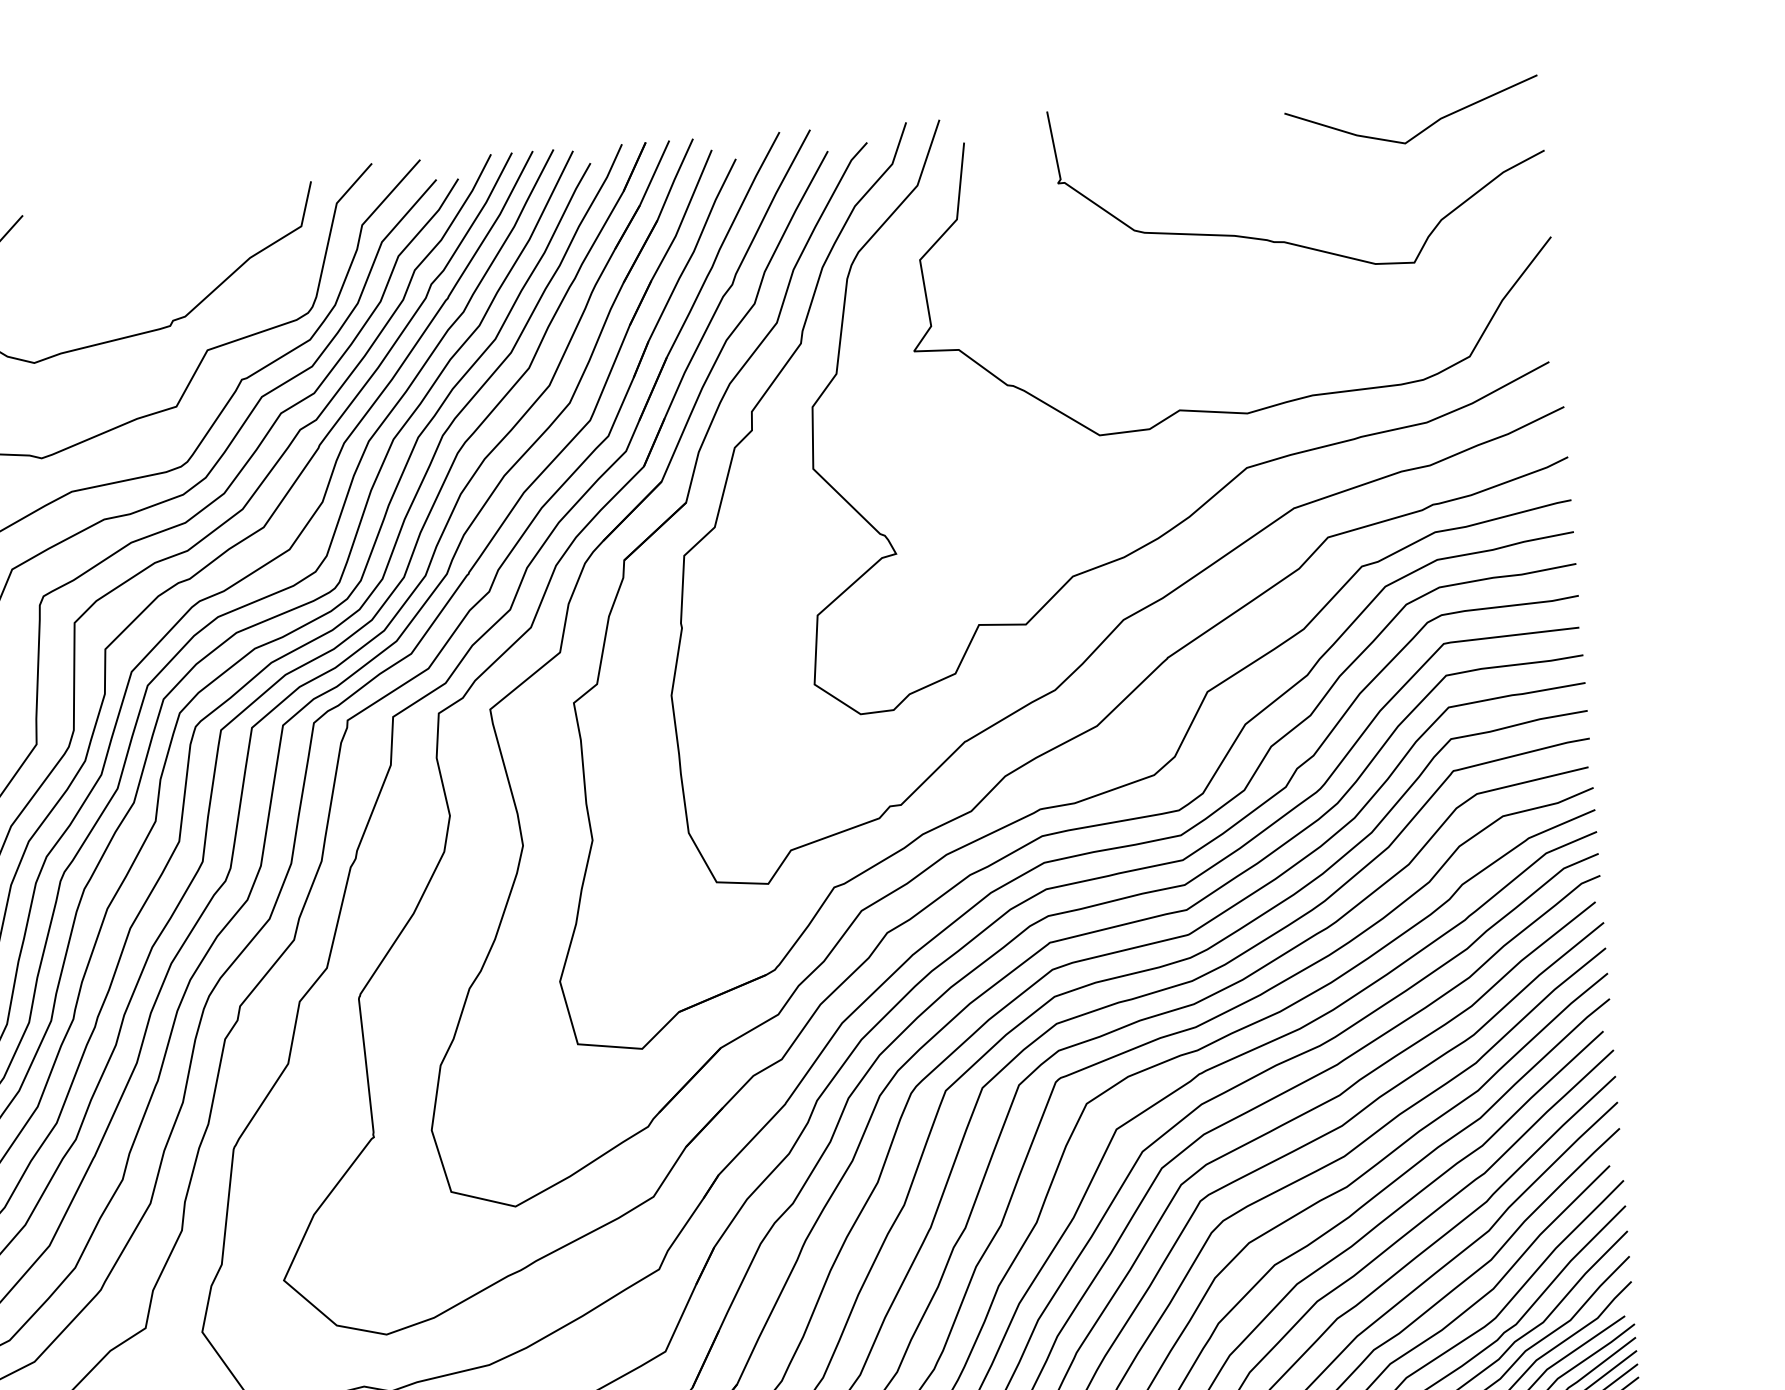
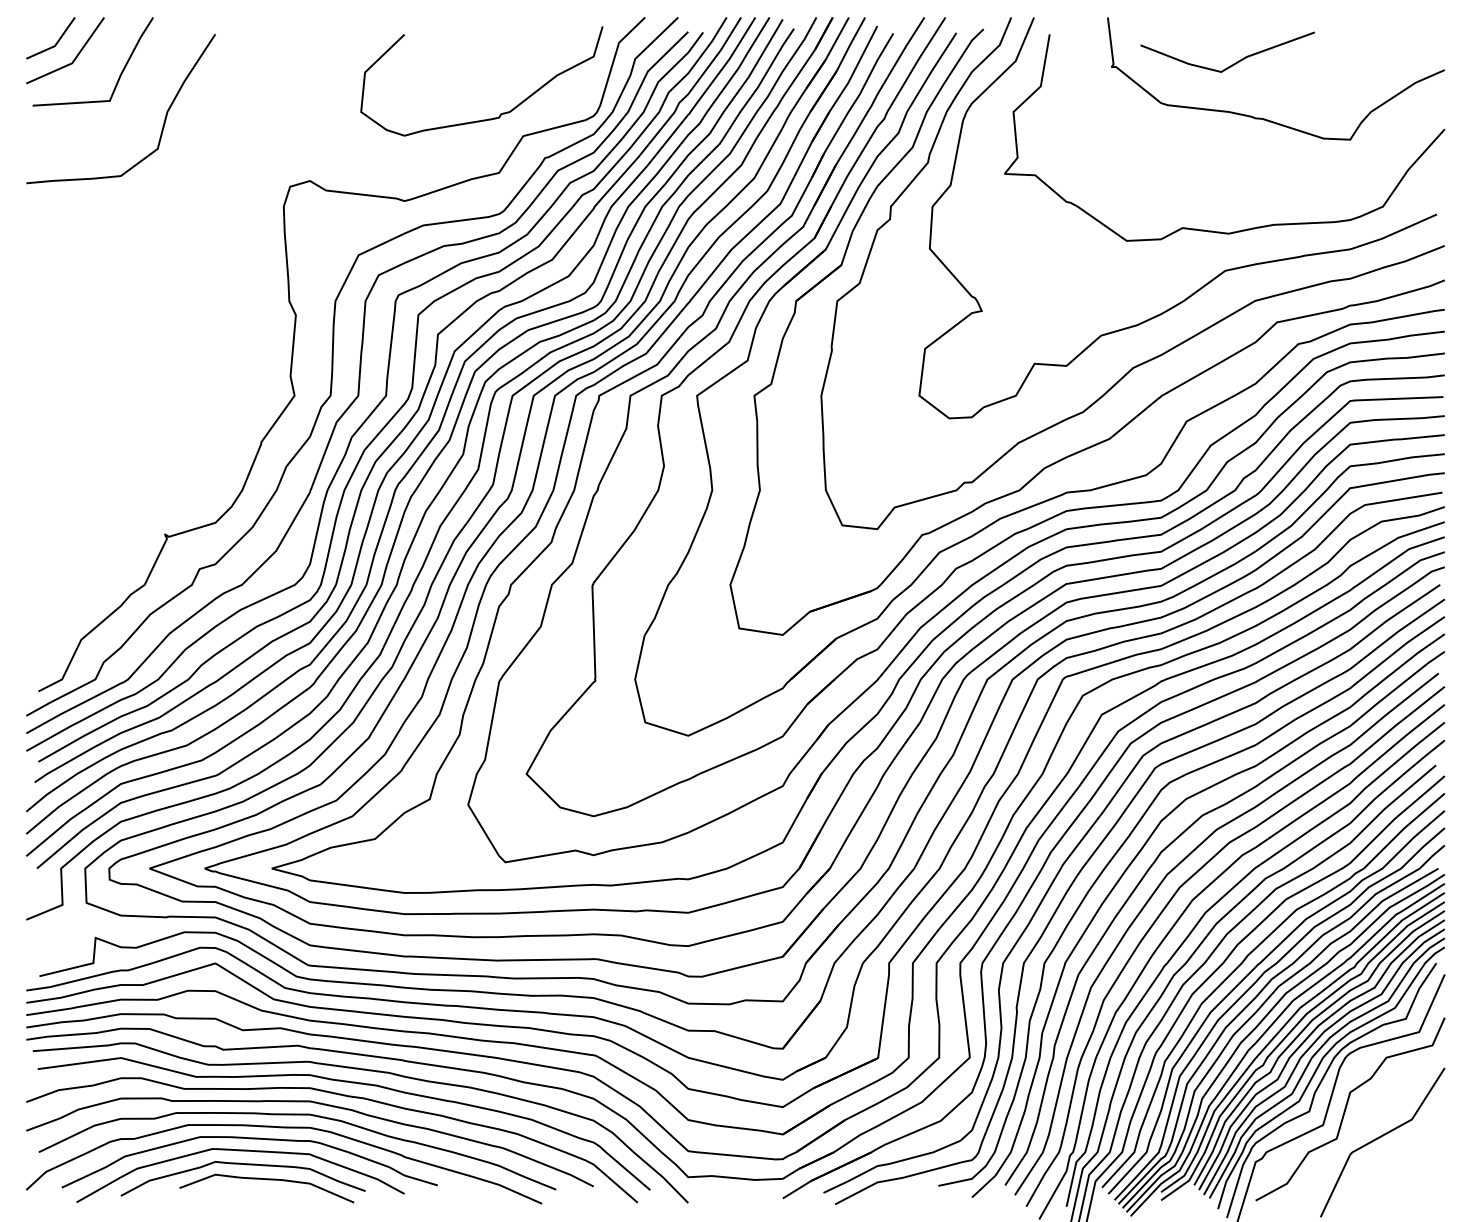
line: (1422, 129) -> (1233, 63), moved

